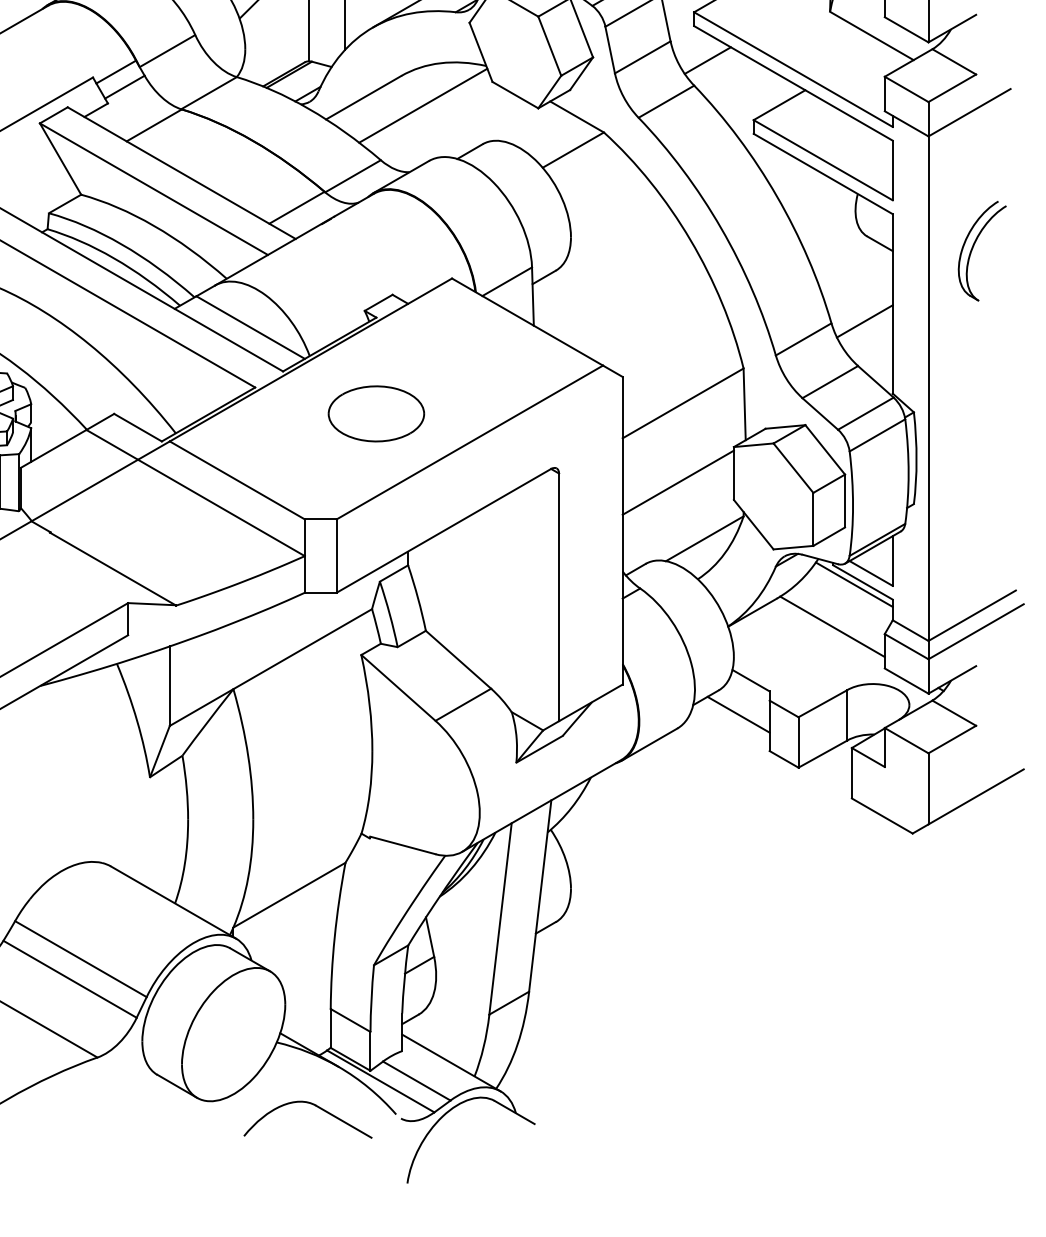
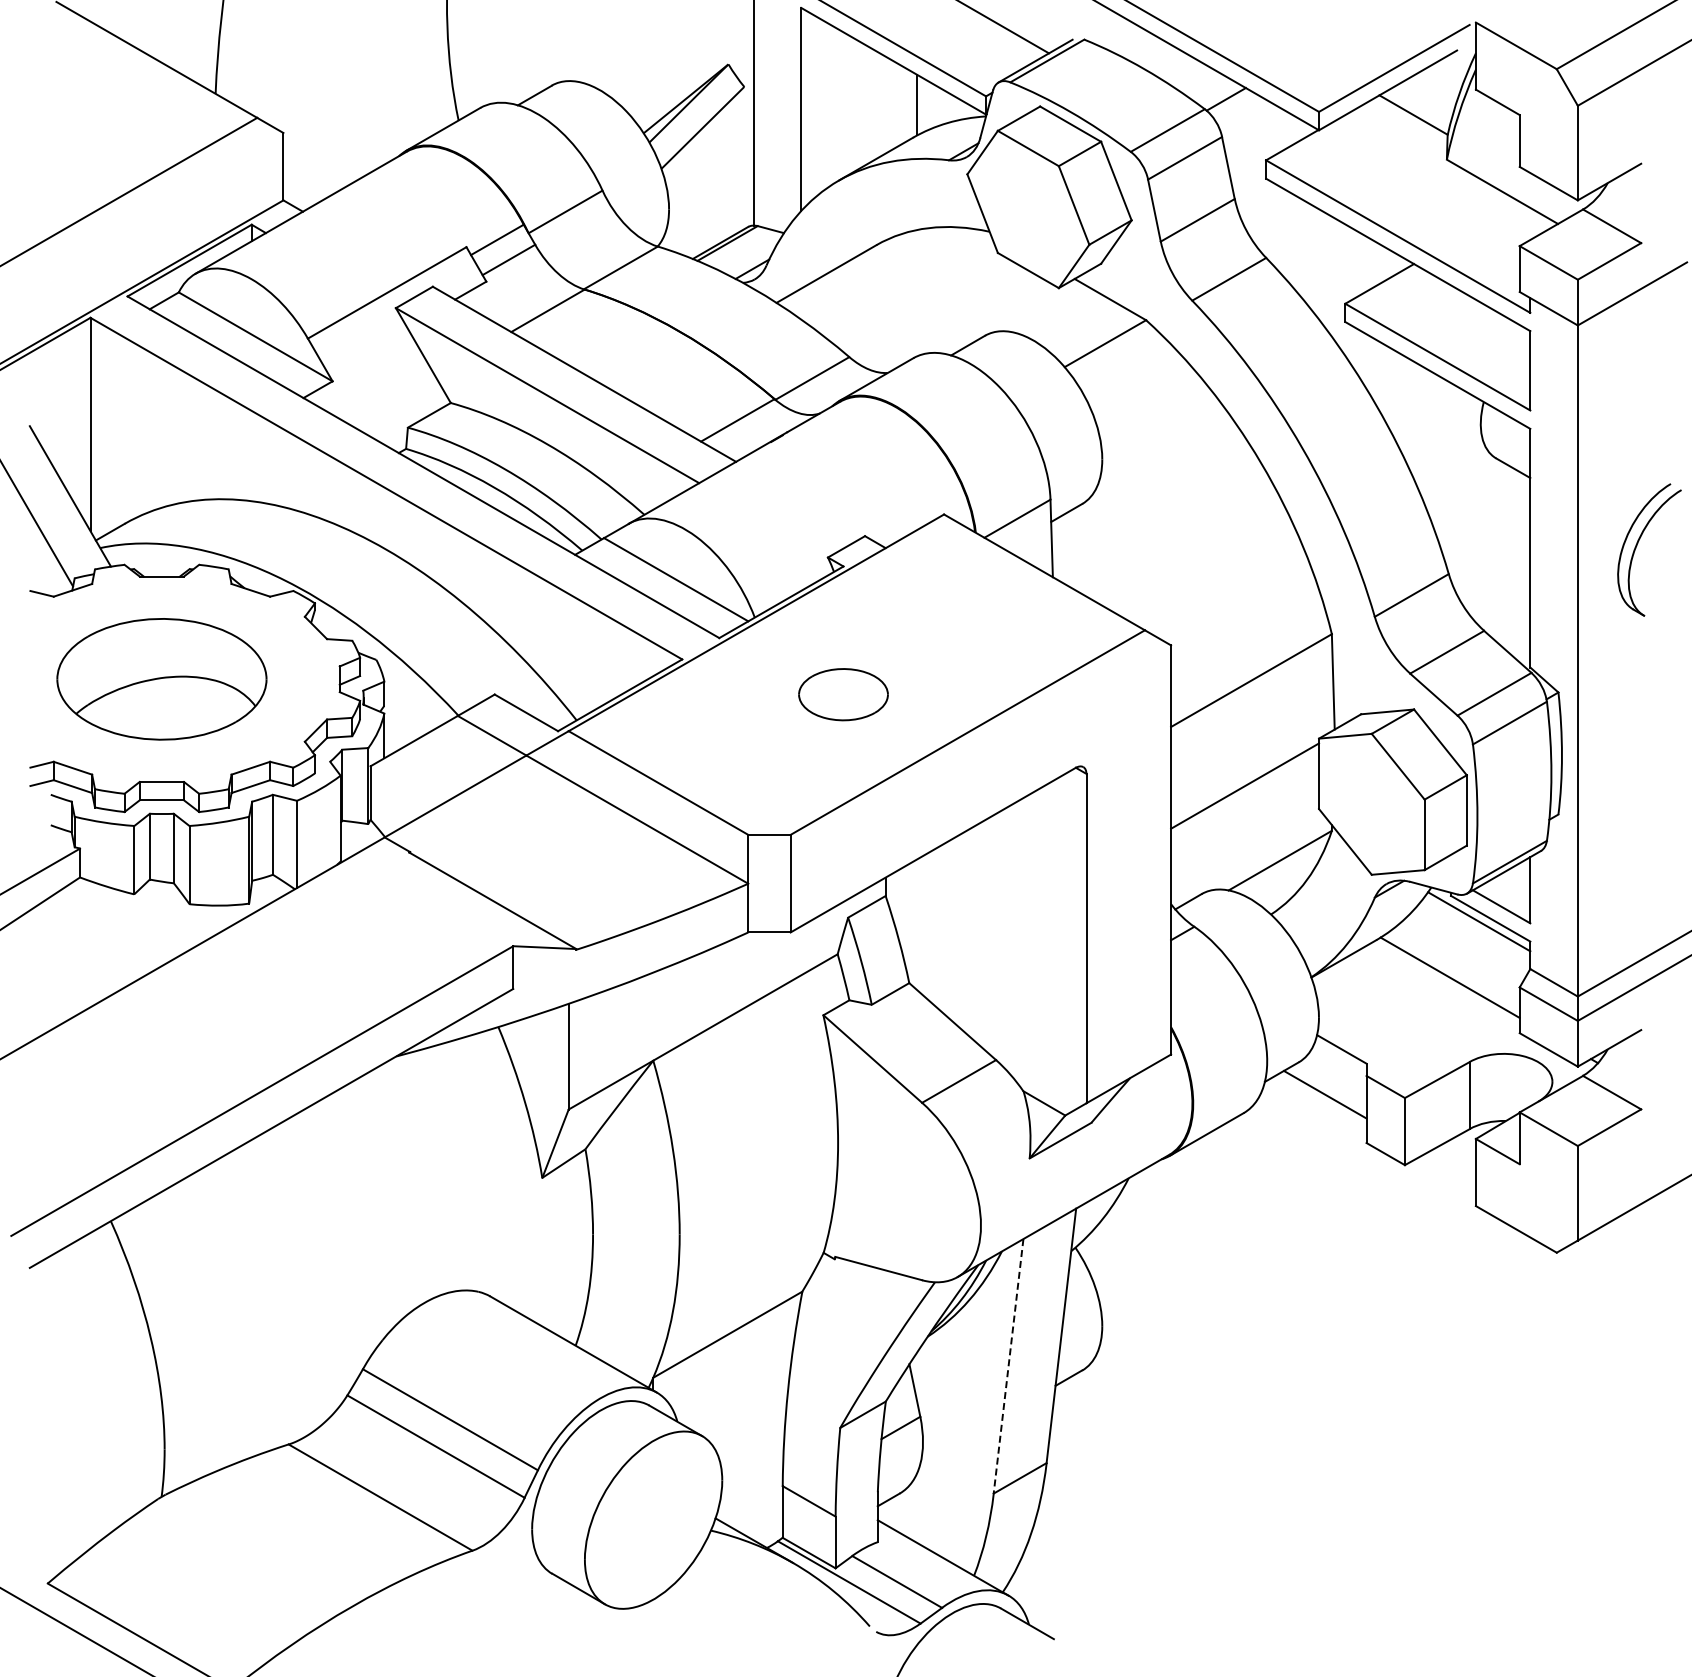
line: (707, 60) -> (1283, 224), removed
line: (423, 105) -> (905, 284), removed
part: (973, 248) -> (1637, 546), moved
line: (865, 321) -> (1493, 571), removed
part: (376, 413) -> (843, 694), size x0.7
line: (500, 919) -> (1008, 1366), solid -> dashed
part: (315, 1106) -> (762, 1615), removed

